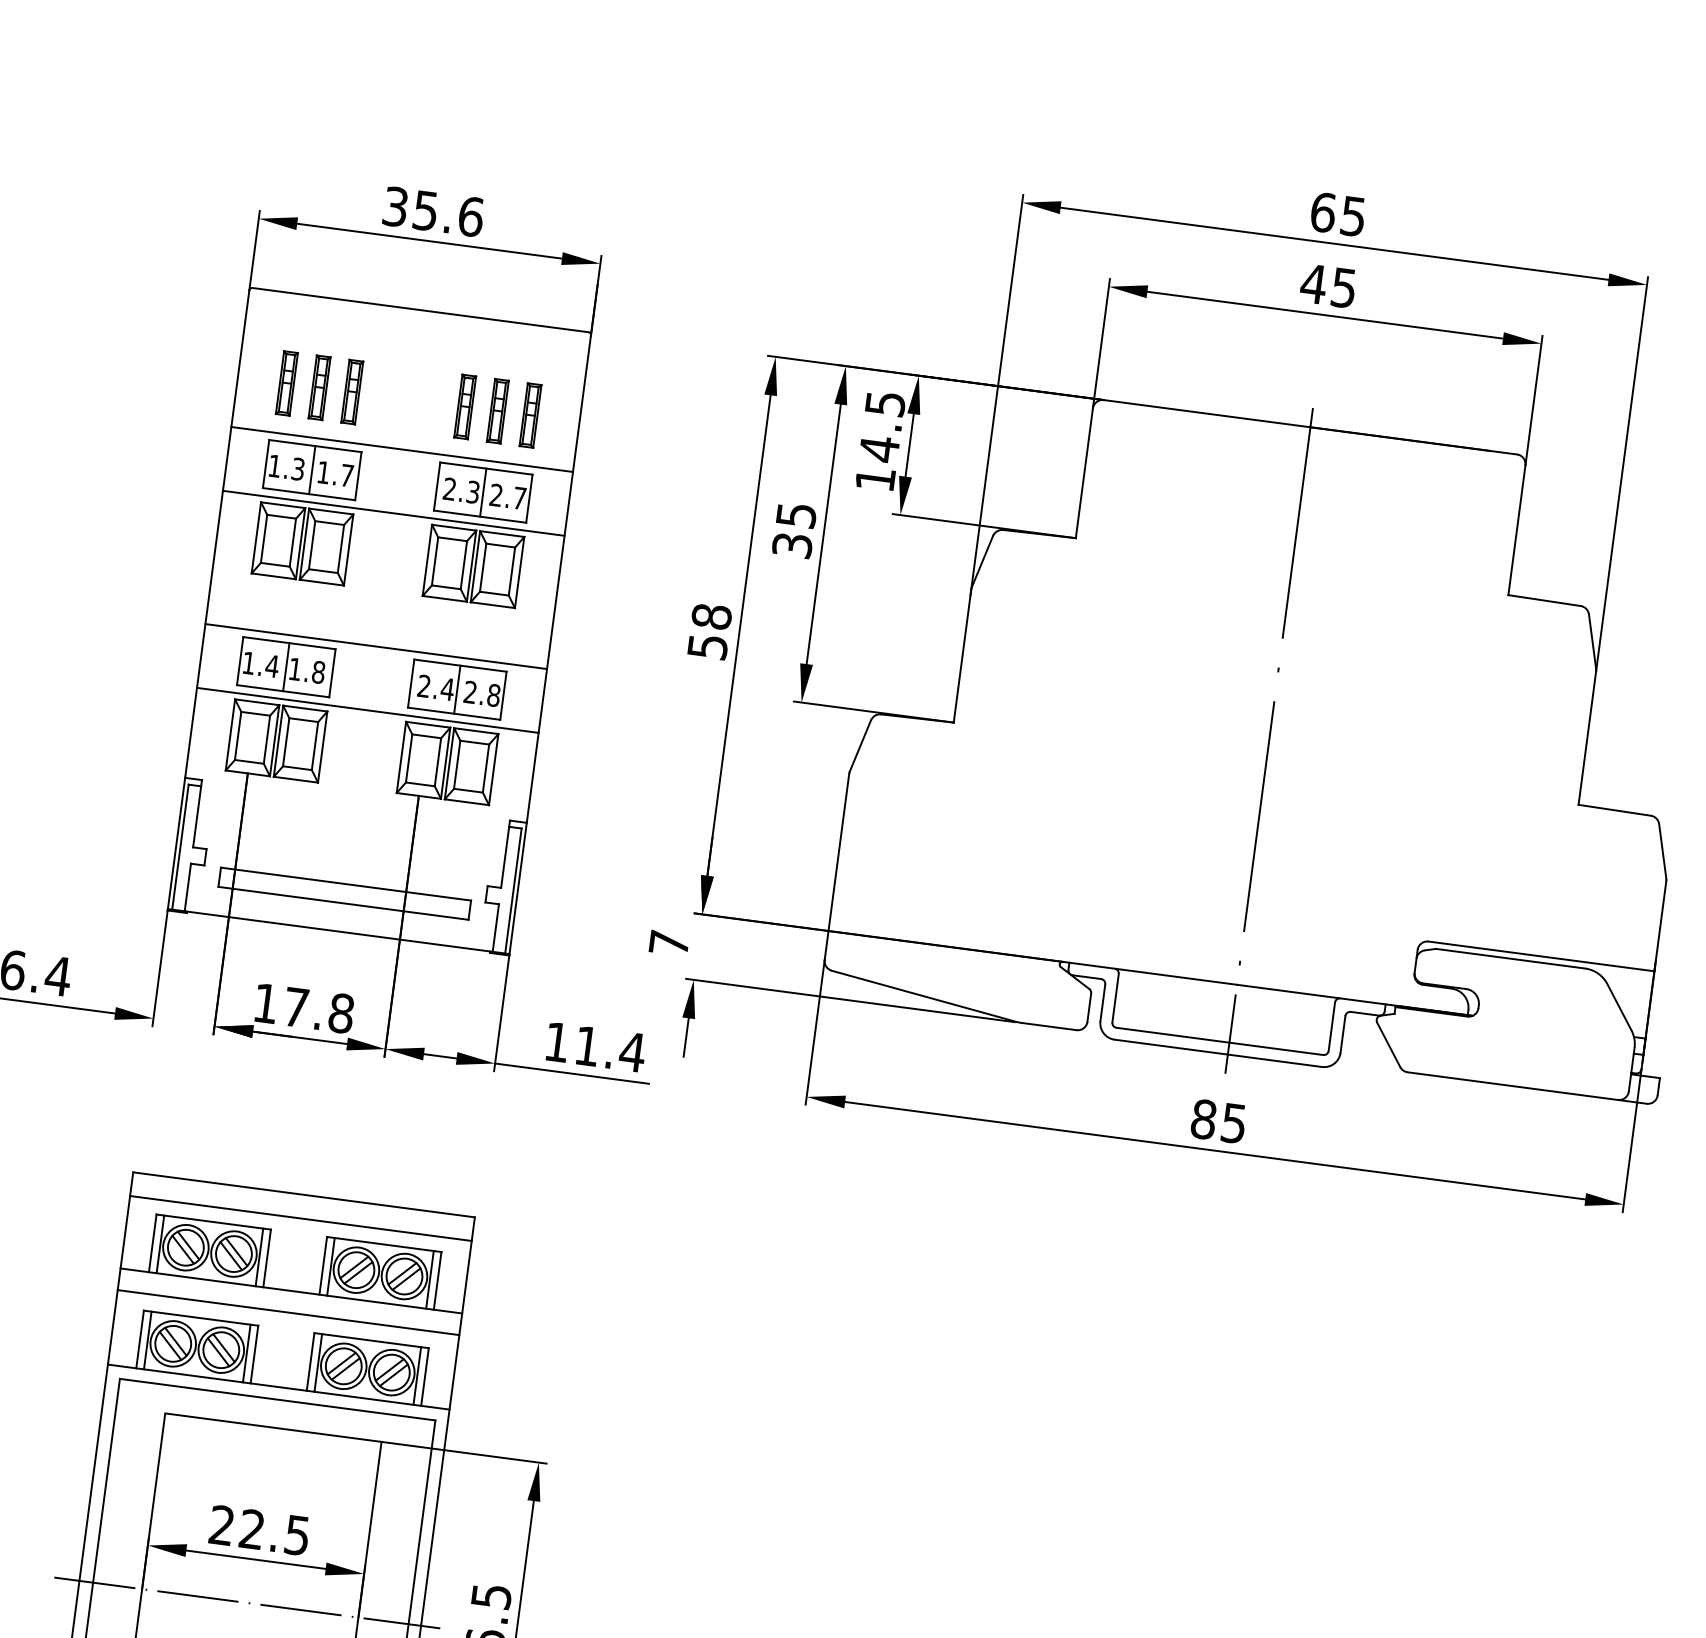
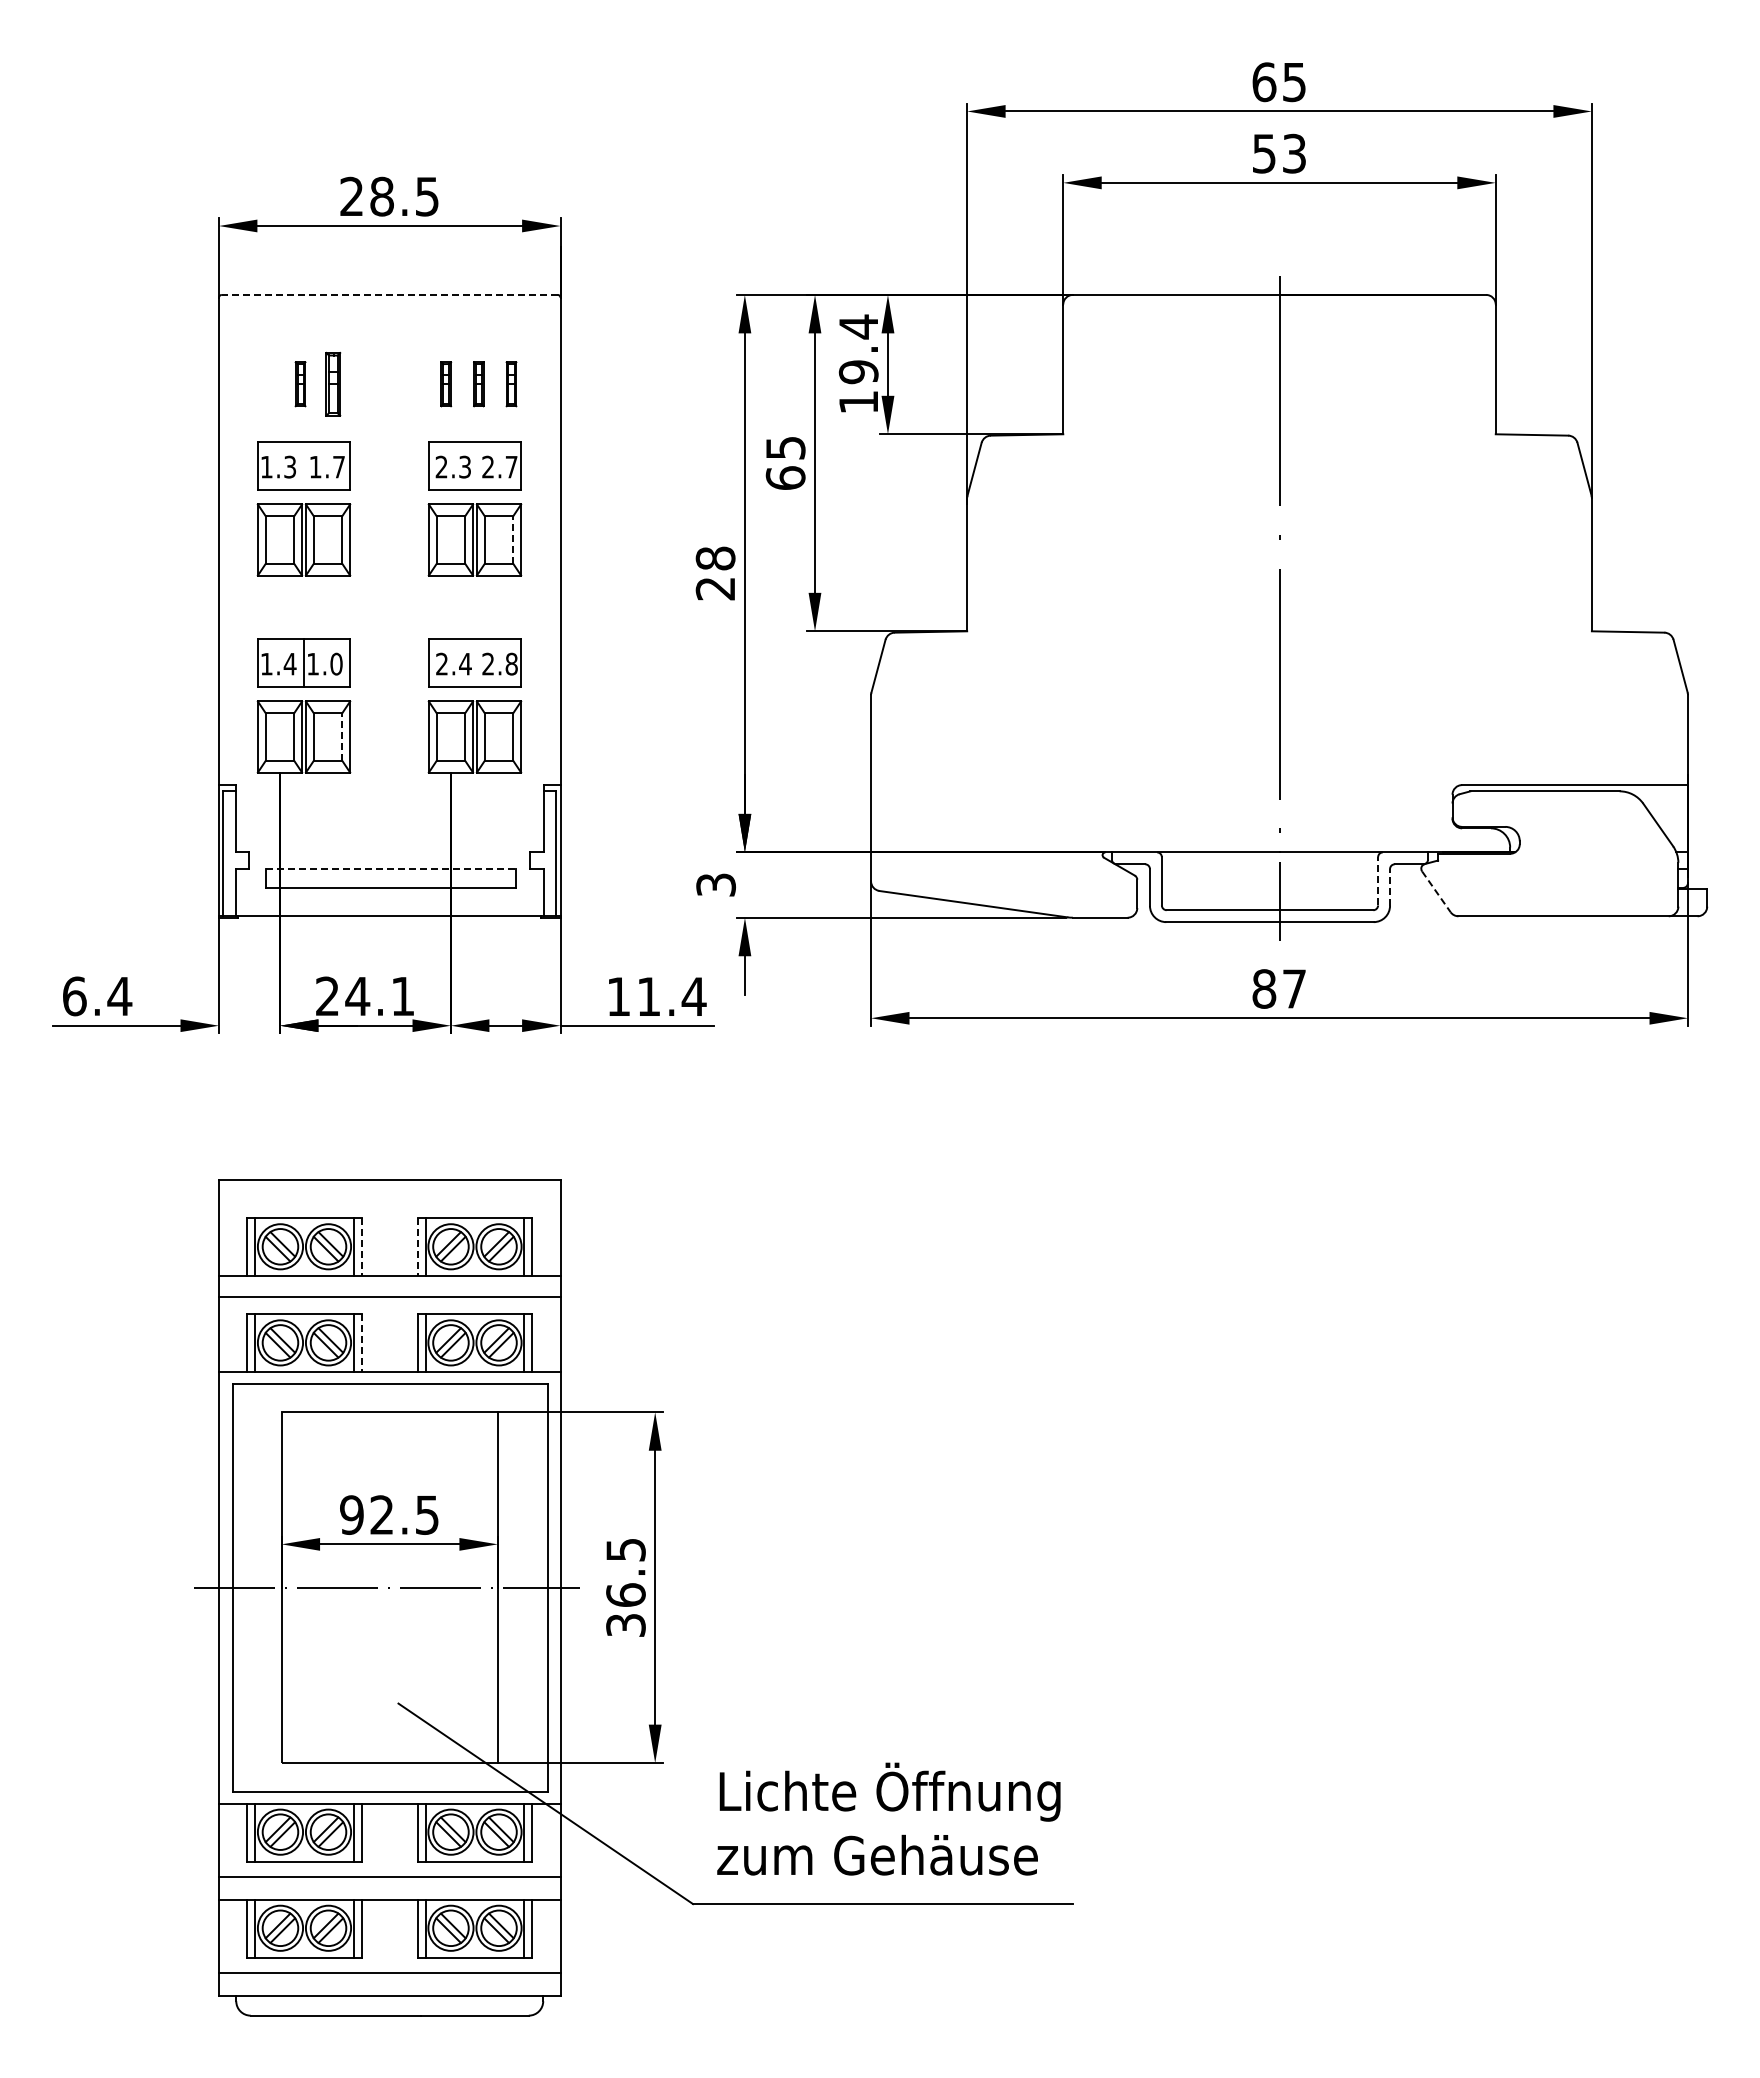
text: (433, 211) -> (389, 196), 35.6 -> 28.5
text: (1328, 285) -> (1278, 153), 45 -> 53
line: (420, 309) -> (389, 294), solid -> dashed
part: (286, 382) -> (267, 383), removed
part: (319, 386) -> (300, 383), size x0.7
part: (465, 406) -> (446, 383), size x0.7
part: (497, 410) -> (478, 383), size x0.7
part: (530, 414) -> (511, 383), size x0.7
text: (882, 426) -> (858, 349), 14.5 -> 19.4
line: (401, 449) -> (389, 434), removed
line: (312, 470) -> (304, 466), removed
line: (483, 492) -> (475, 466), removed
line: (393, 513) -> (389, 498), removed
text: (792, 544) -> (785, 477), 35 -> 65
line: (512, 571) -> (513, 539), solid -> dashed
line: (375, 646) -> (389, 631), removed
text: (707, 646) -> (715, 588), 58 -> 28
text: (318, 672) -> (336, 664), 1.8 -> 1.0
line: (457, 690) -> (475, 663), removed
line: (367, 710) -> (389, 695), removed
line: (315, 745) -> (342, 736), solid -> dashed
line: (346, 884) -> (391, 868), solid -> dashed
text: (668, 942) -> (715, 884), 7 -> 3
text: (303, 1008) -> (365, 996), 17.8 -> 24.1
line: (1332, 1025) -> (1378, 880), solid -> dashed
line: (1343, 1033) -> (1390, 886), solid -> dashed
line: (1388, 1044) -> (1436, 891), solid -> dashed
text: (1234, 1122) -> (1294, 988), 85 -> 87
line: (300, 1218) -> (389, 1203), removed
line: (266, 1258) -> (361, 1246), solid -> dashed
line: (322, 1265) -> (417, 1246), solid -> dashed
line: (254, 1354) -> (361, 1342), solid -> dashed
text: (221, 1524) -> (351, 1514), 22.5 -> 92.5

